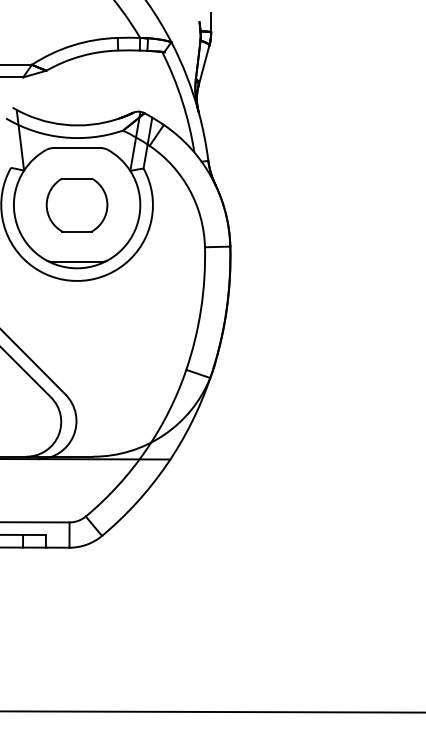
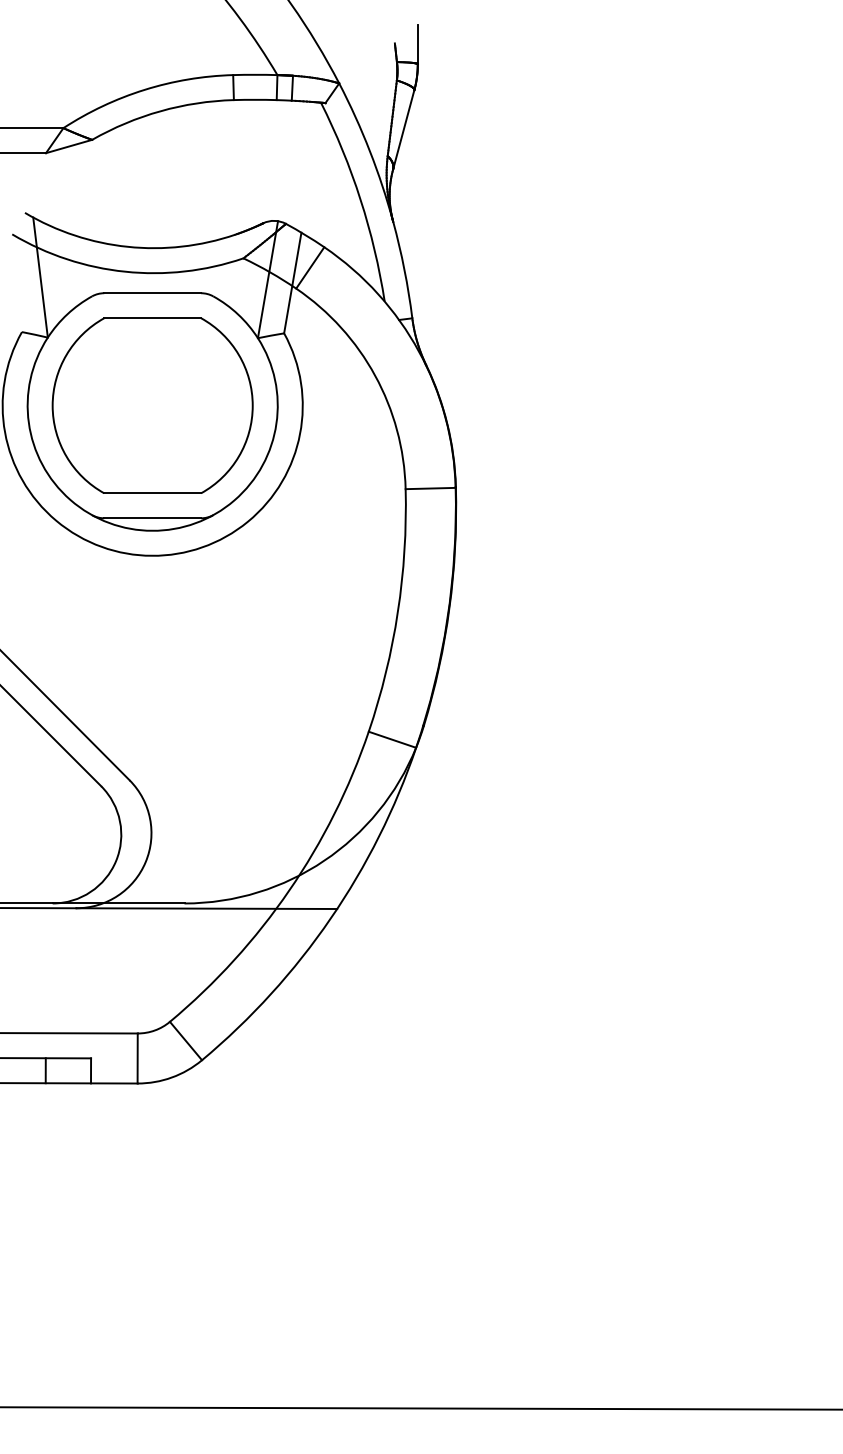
part: (76, 204) -> (151, 404), size x1.67

